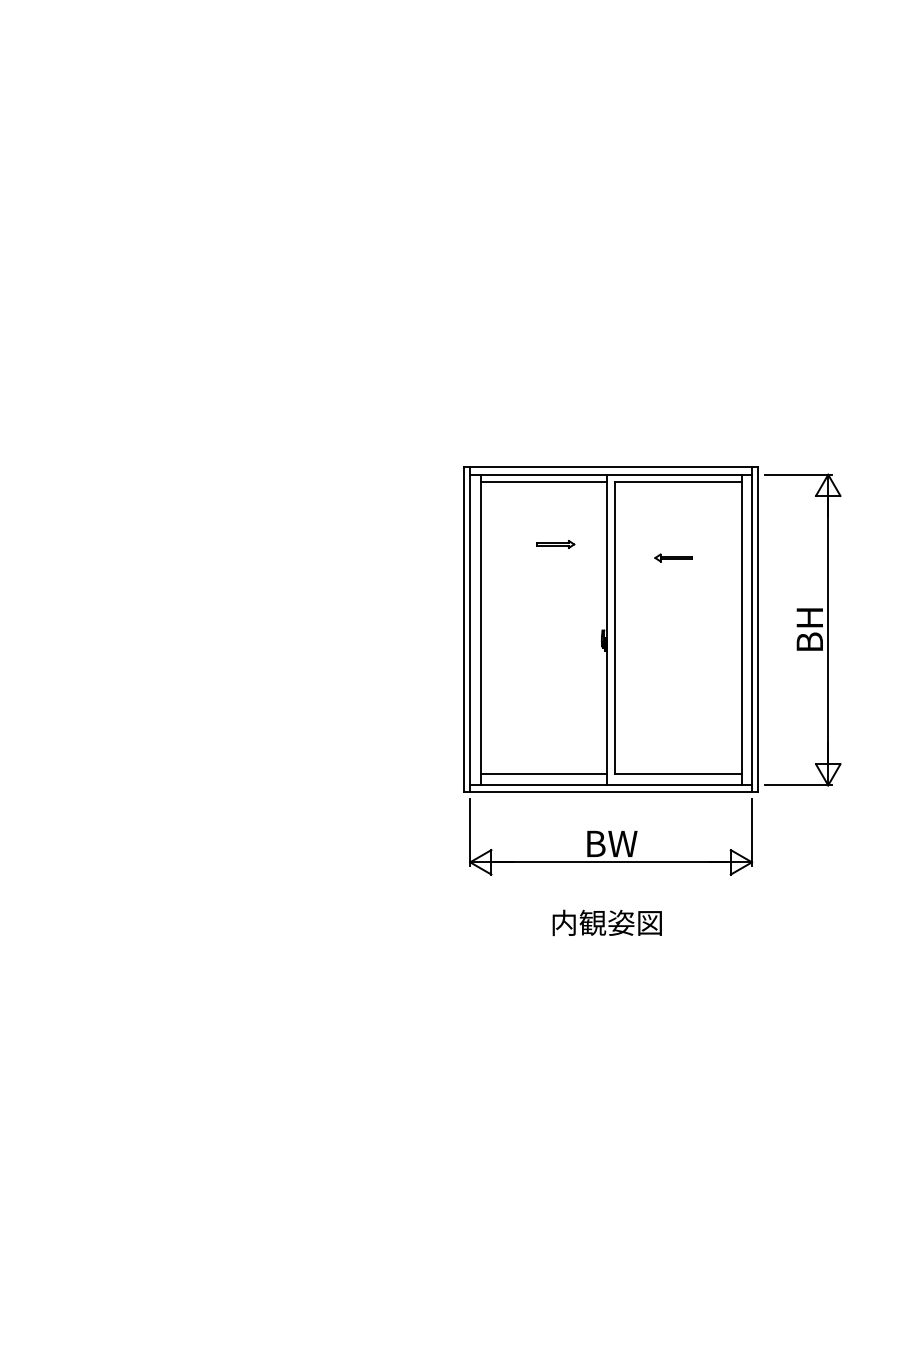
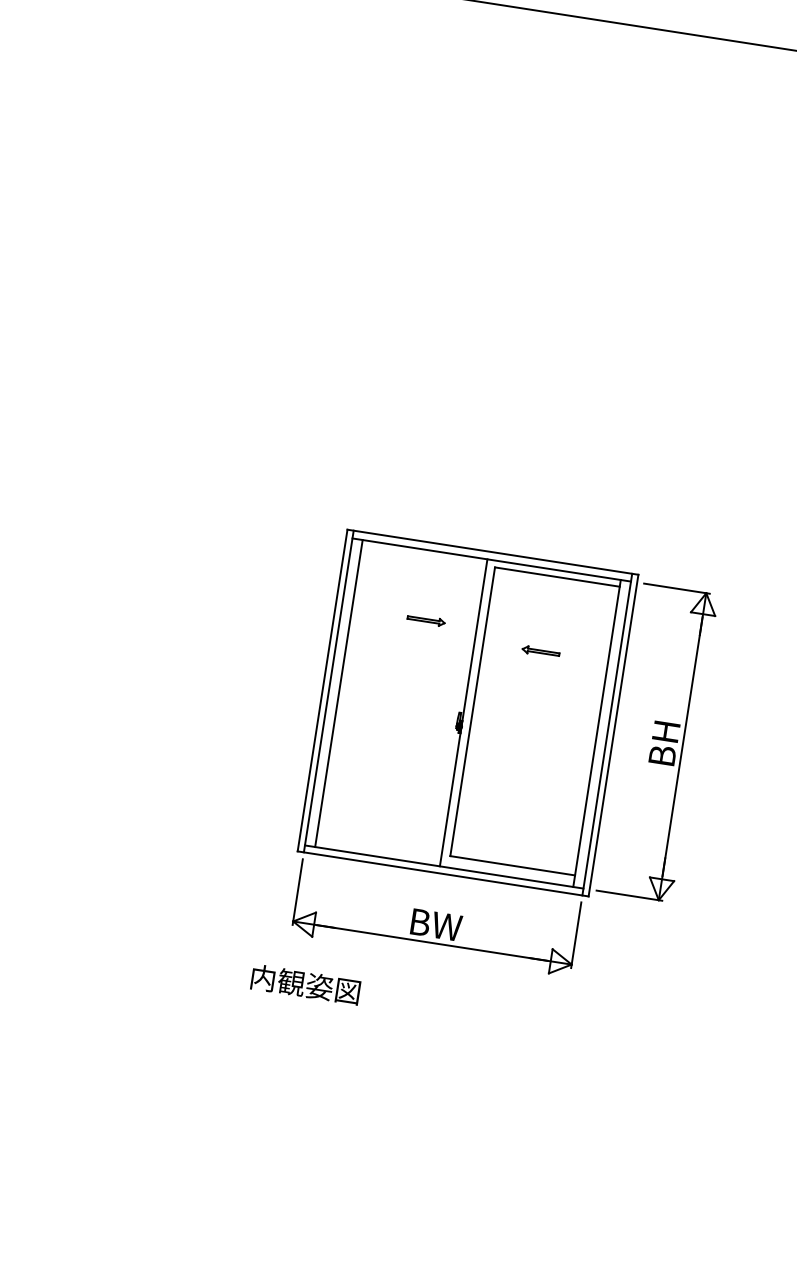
line: (543, 481) -> (423, 556), removed
line: (543, 773) -> (379, 844), removed
text: (606, 922) -> (305, 984), moved

